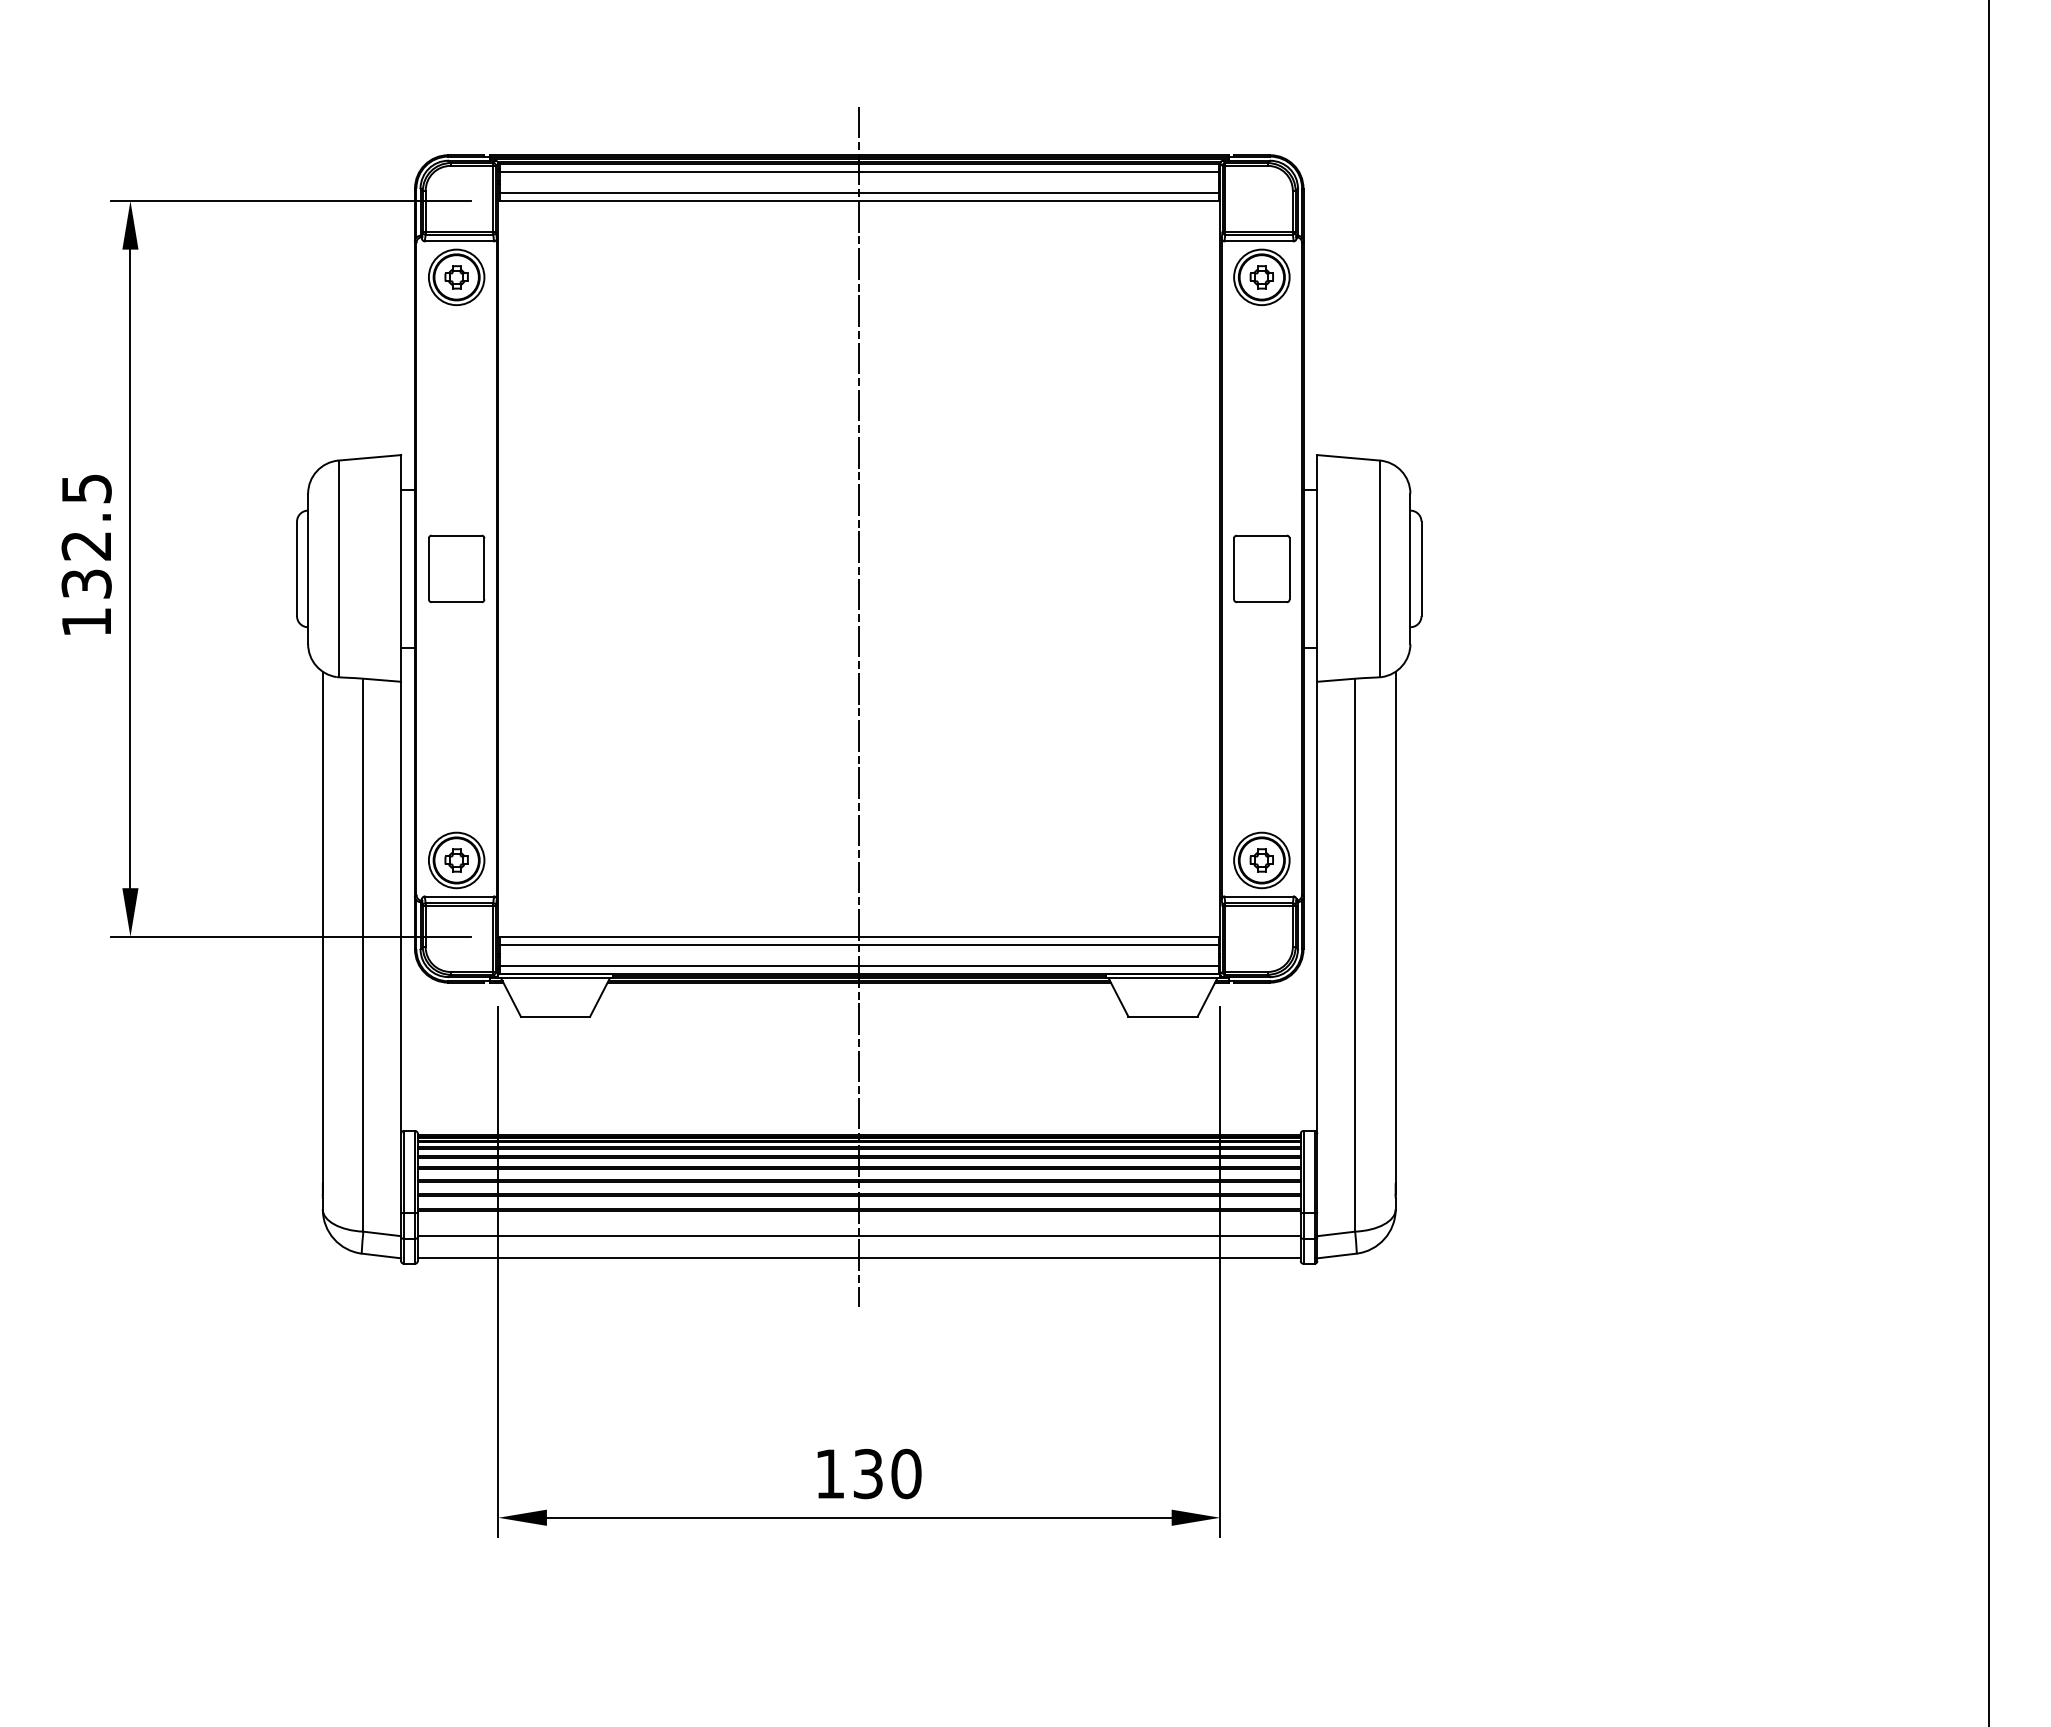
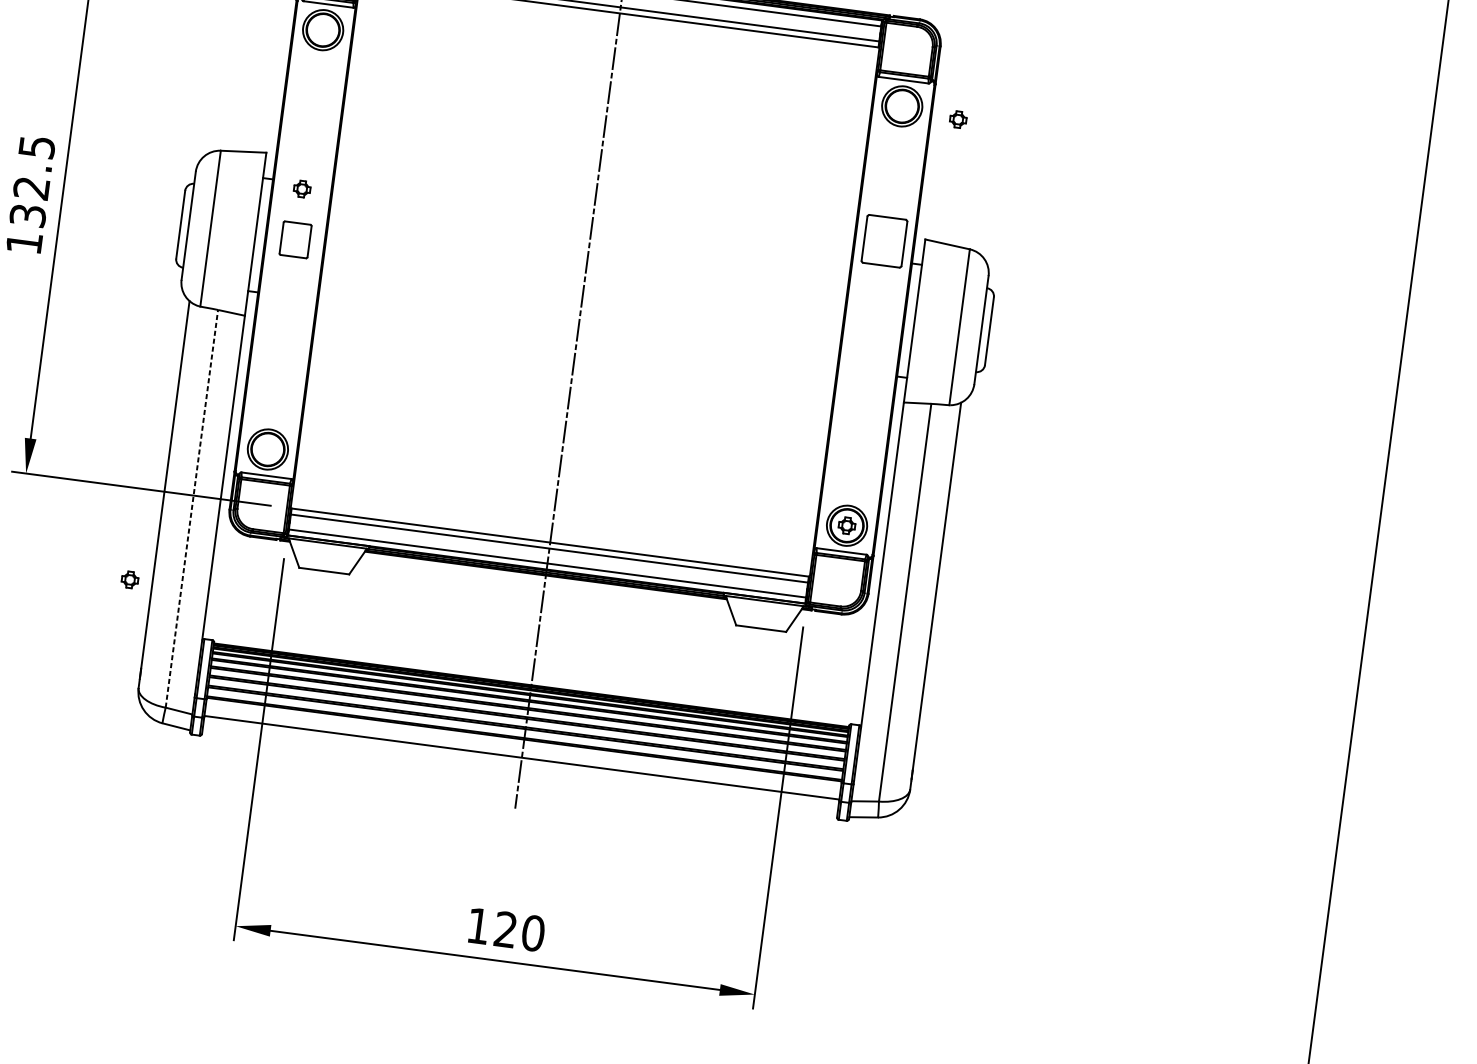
part: (456, 277) -> (302, 189), moved
part: (1261, 277) -> (958, 119), moved
part: (456, 568) -> (295, 239), size x0.7
part: (1261, 568) -> (884, 240), moved
part: (456, 860) -> (129, 579), moved
line: (363, 954) -> (192, 508), solid -> dashed
line: (858, 1258) -> (519, 773), removed
text: (867, 1474) -> (505, 930), 130 -> 120

